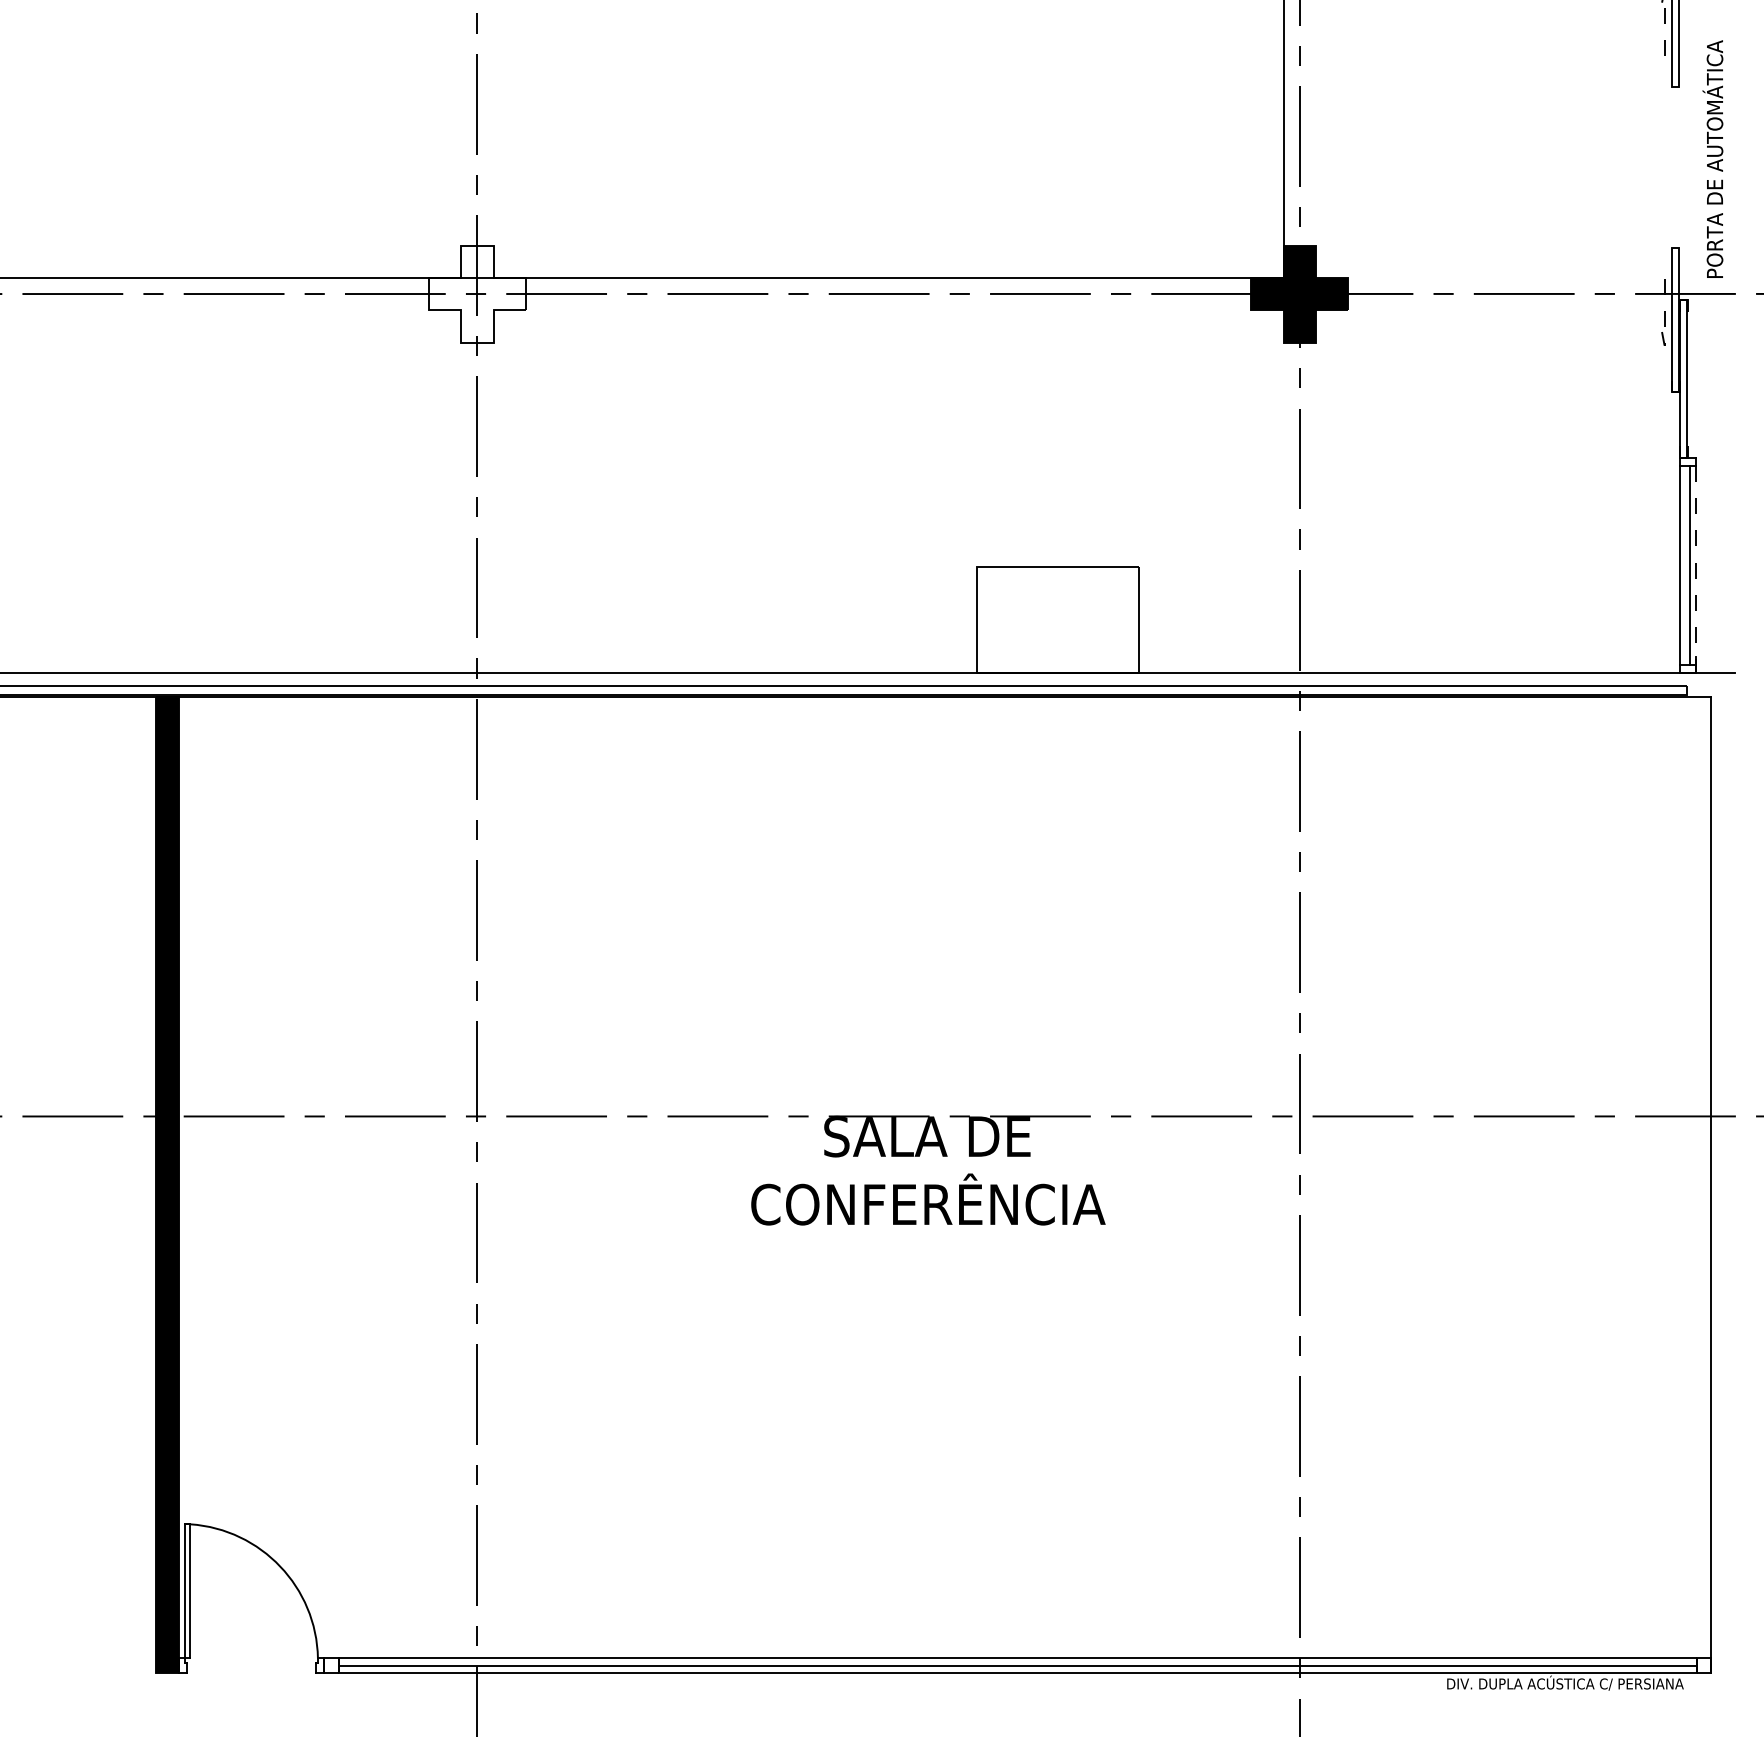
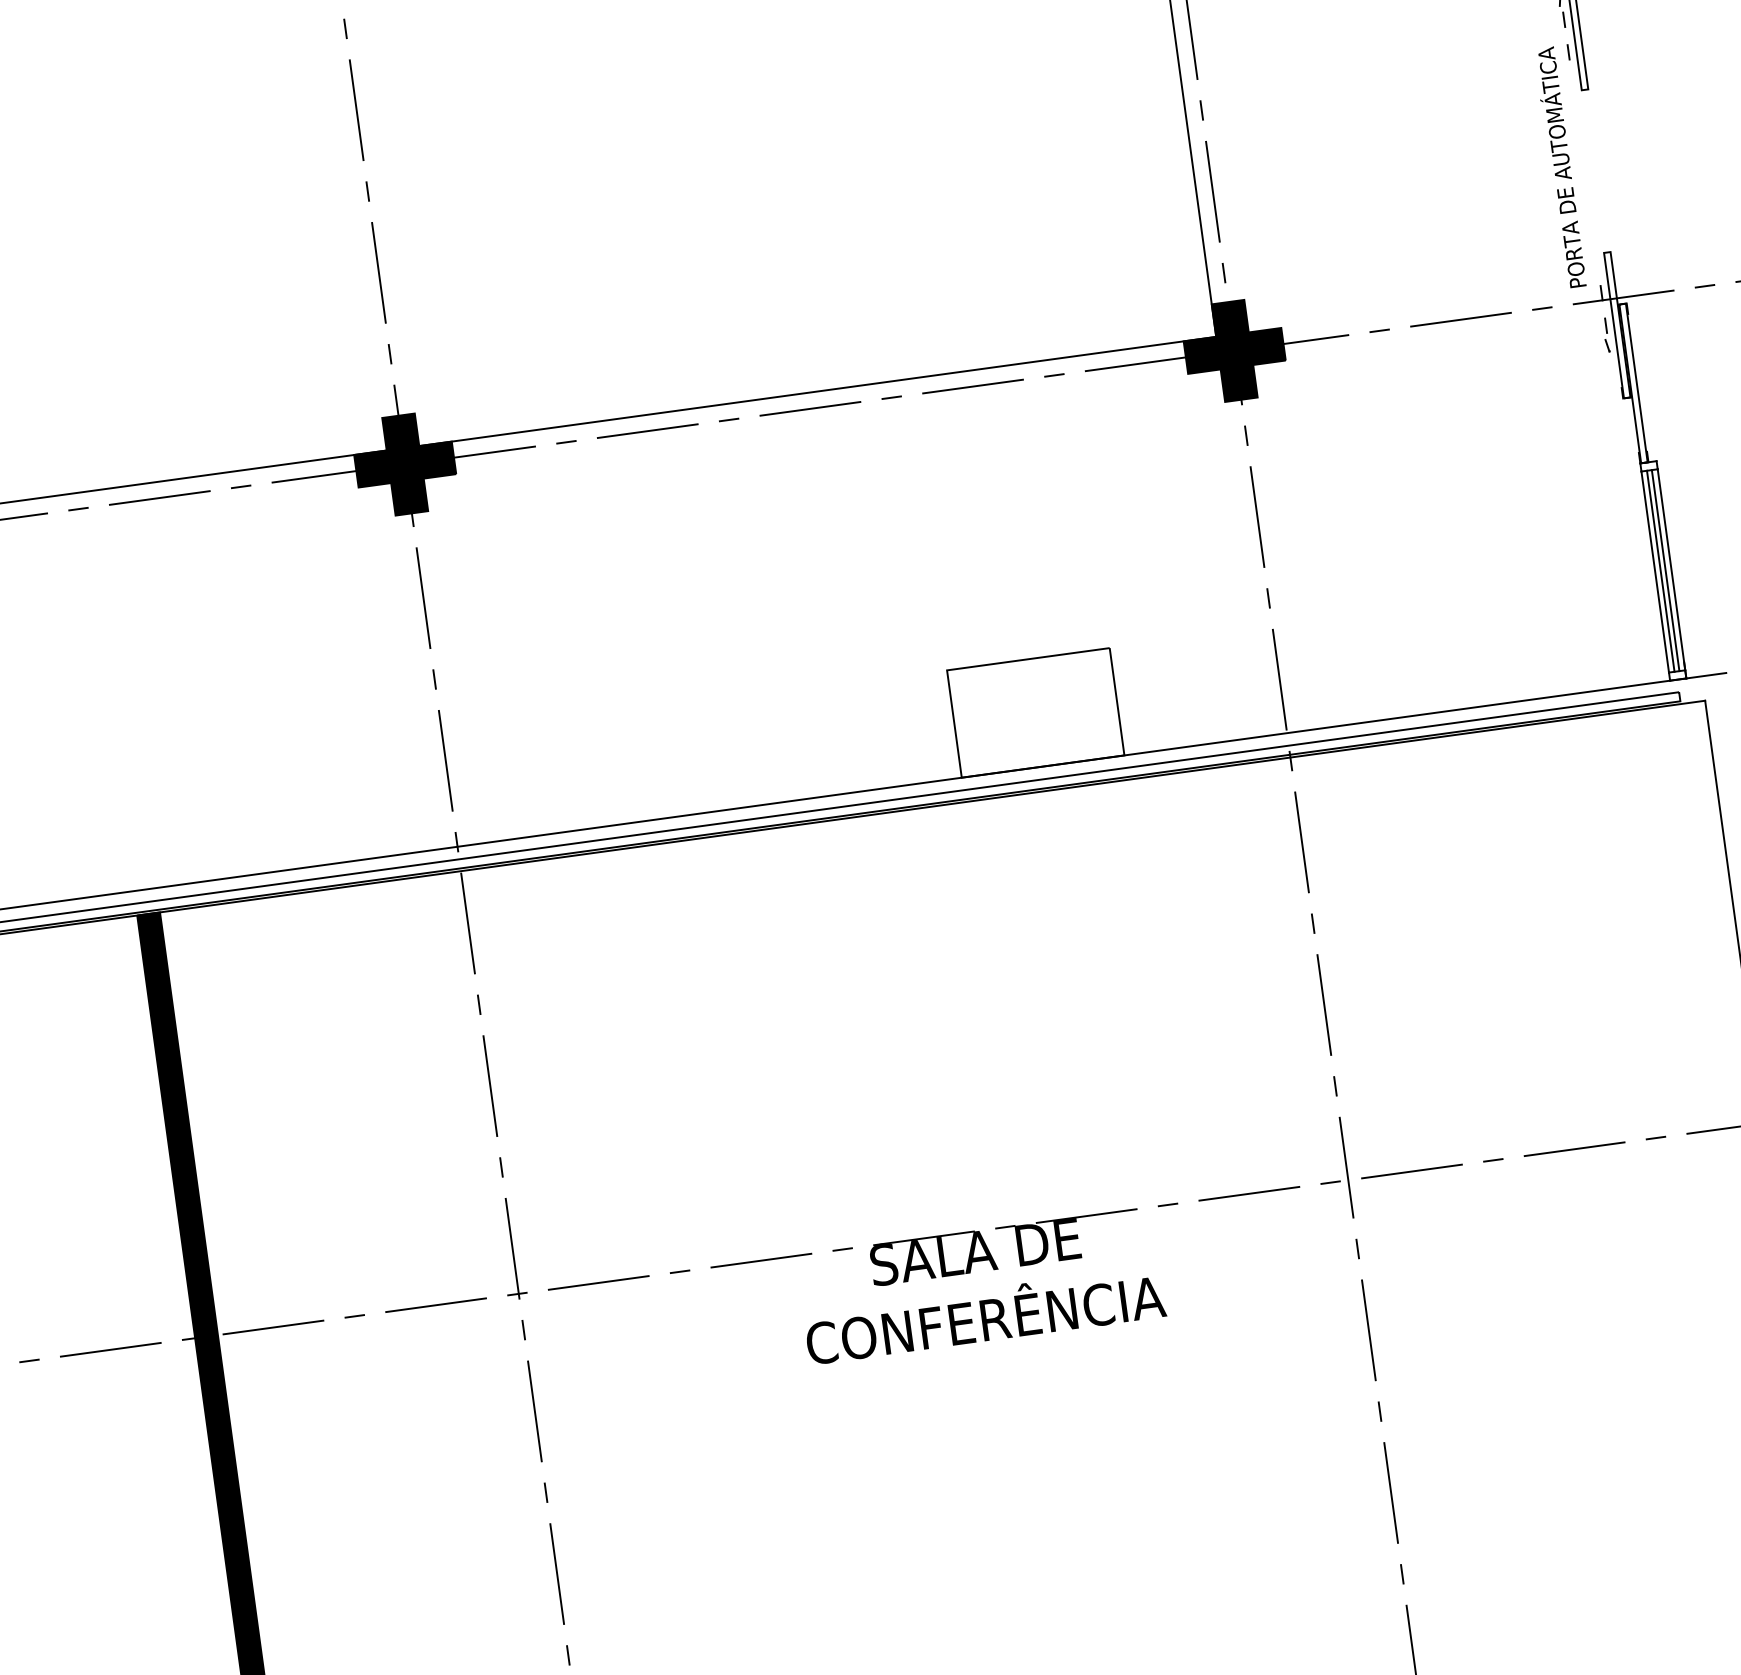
text: (1712, 158) -> (1559, 167), moved
fill: (477, 293) -> (405, 463), added
line: (1685, 565) -> (1661, 571), added
line: (1695, 565) -> (1671, 569), dashed -> solid

